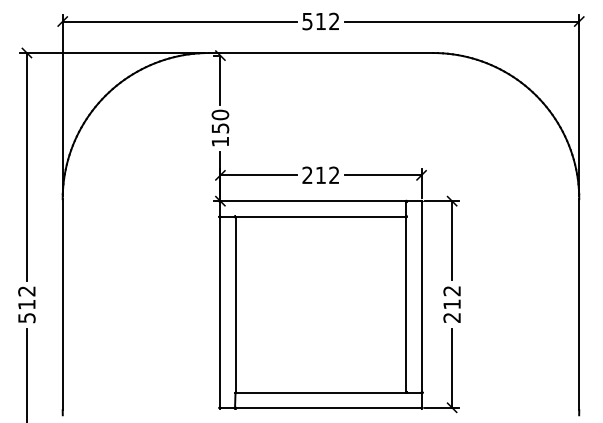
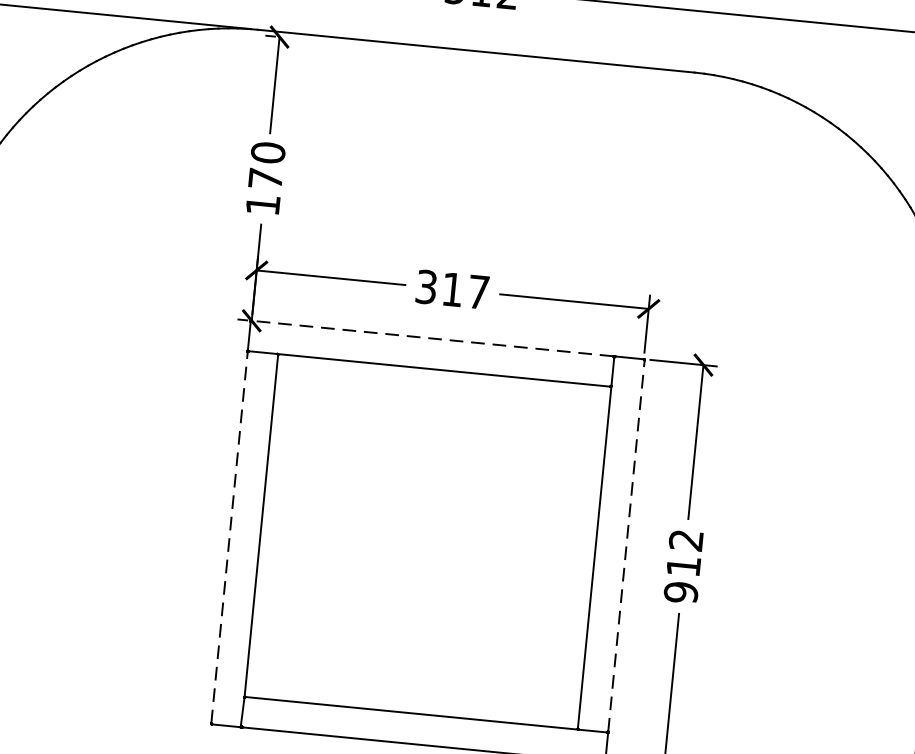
text: (220, 128) -> (265, 179), 150 -> 170
text: (320, 175) -> (451, 289), 212 -> 317
line: (313, 201) -> (433, 339), solid -> dashed
line: (422, 296) -> (627, 545), solid -> dashed
line: (219, 312) -> (228, 537), solid -> dashed
text: (451, 317) -> (679, 591), 212 -> 912

